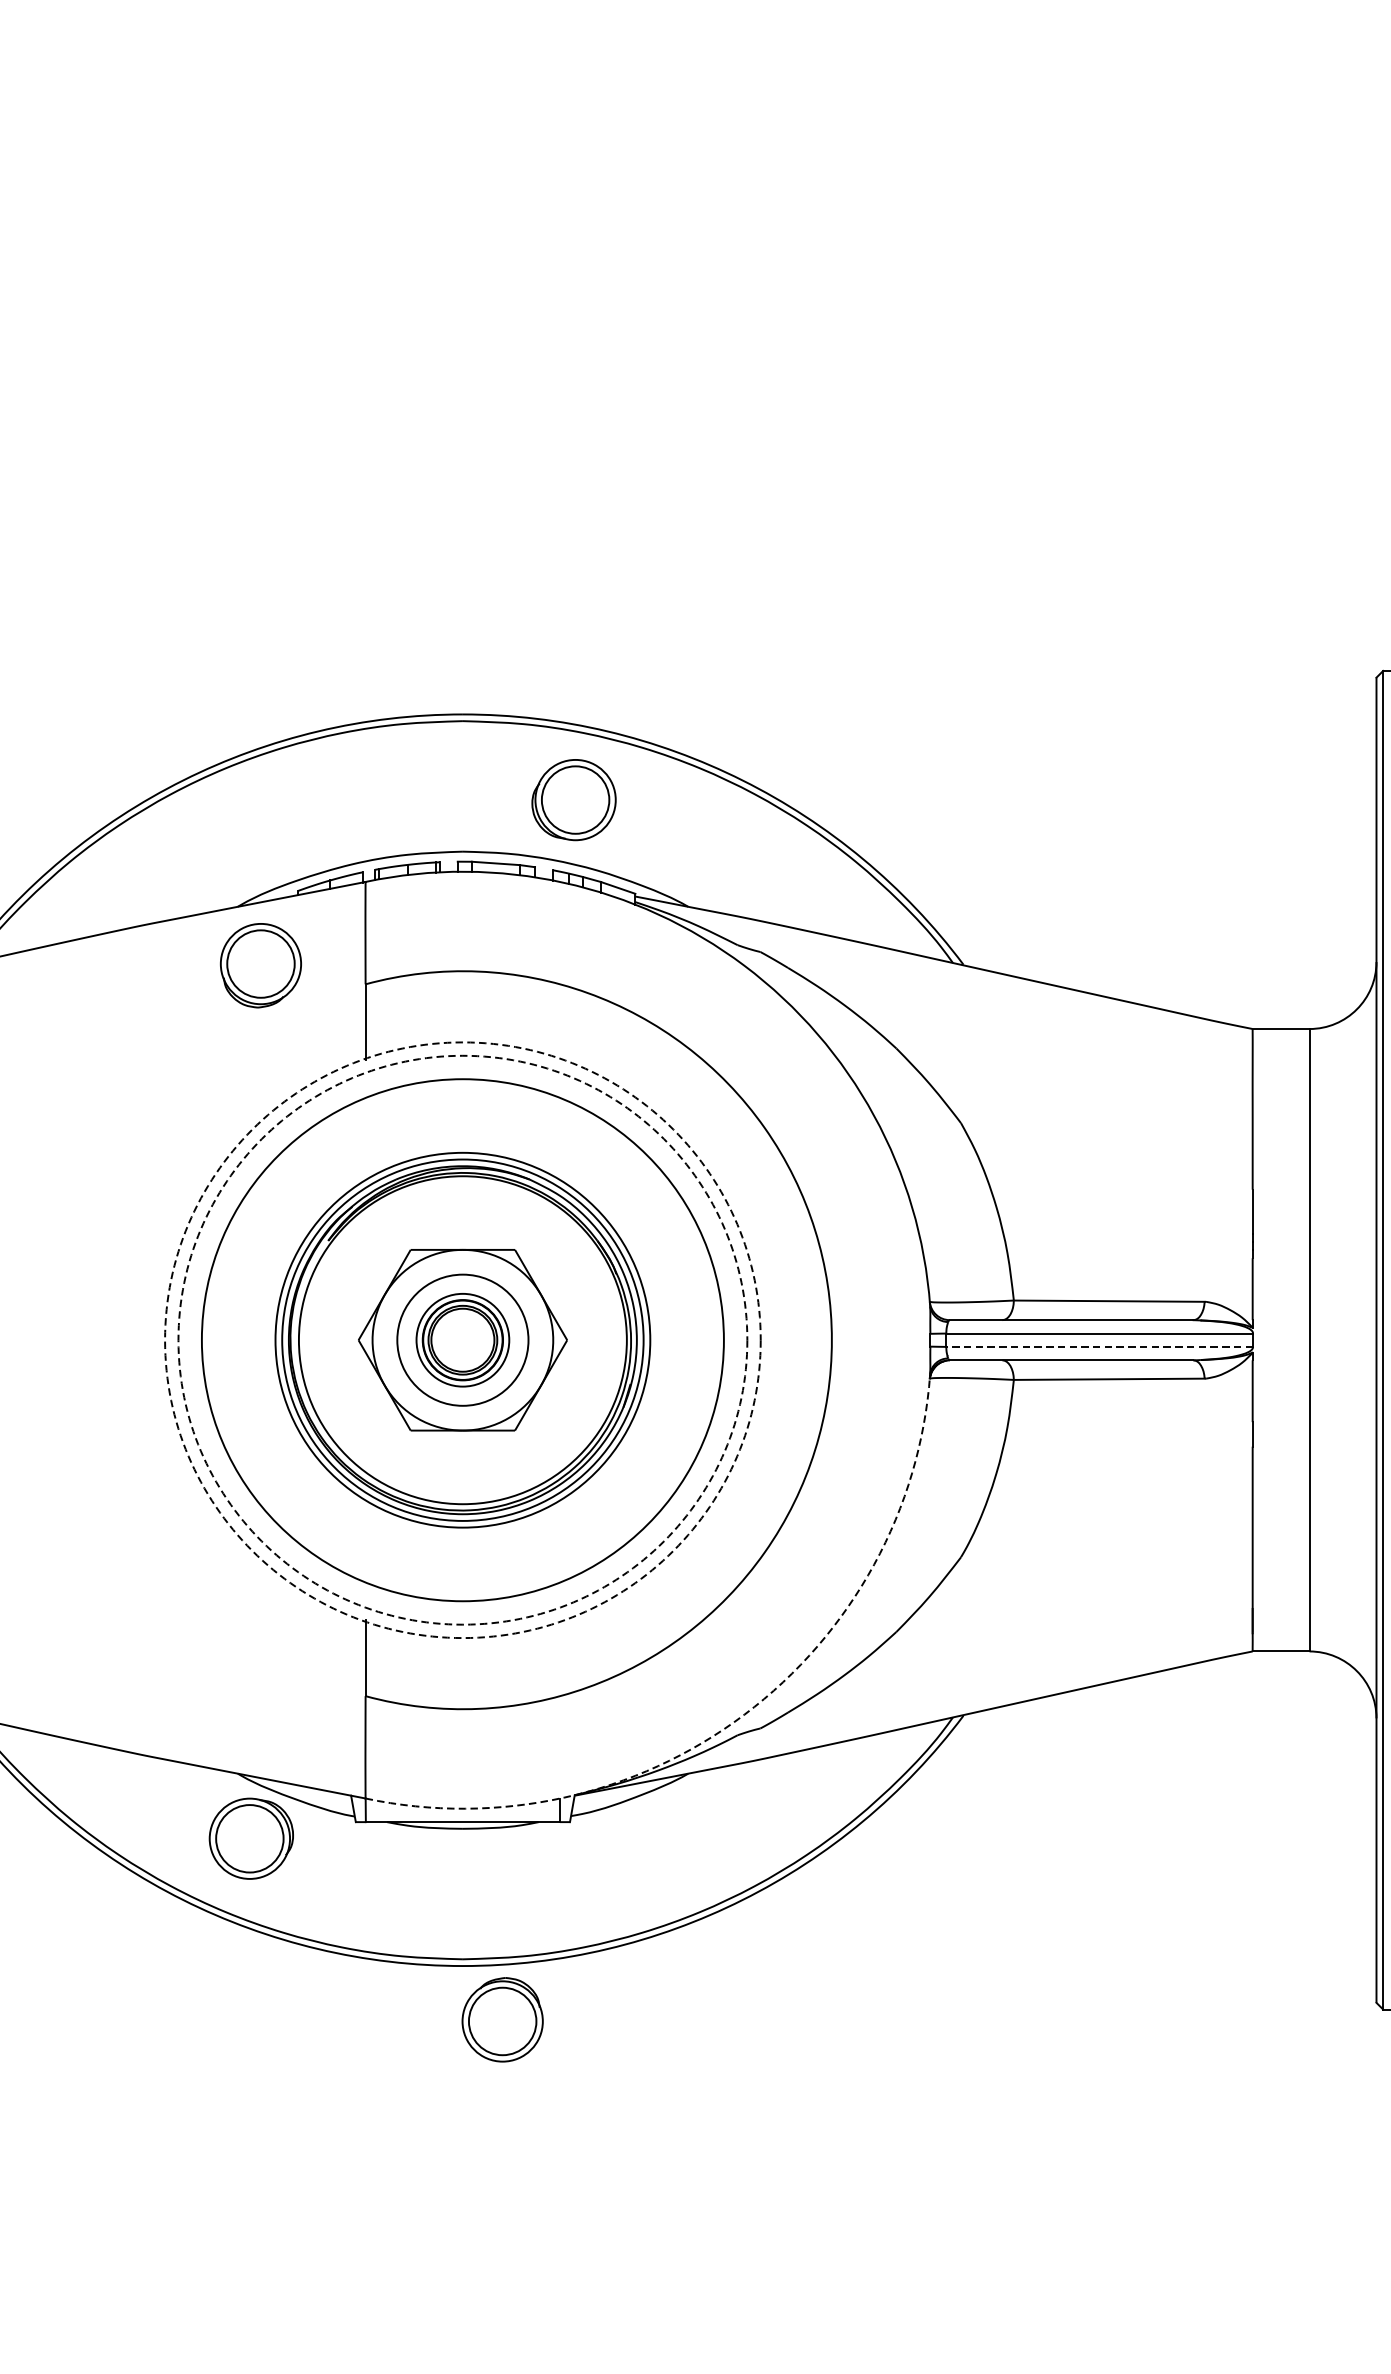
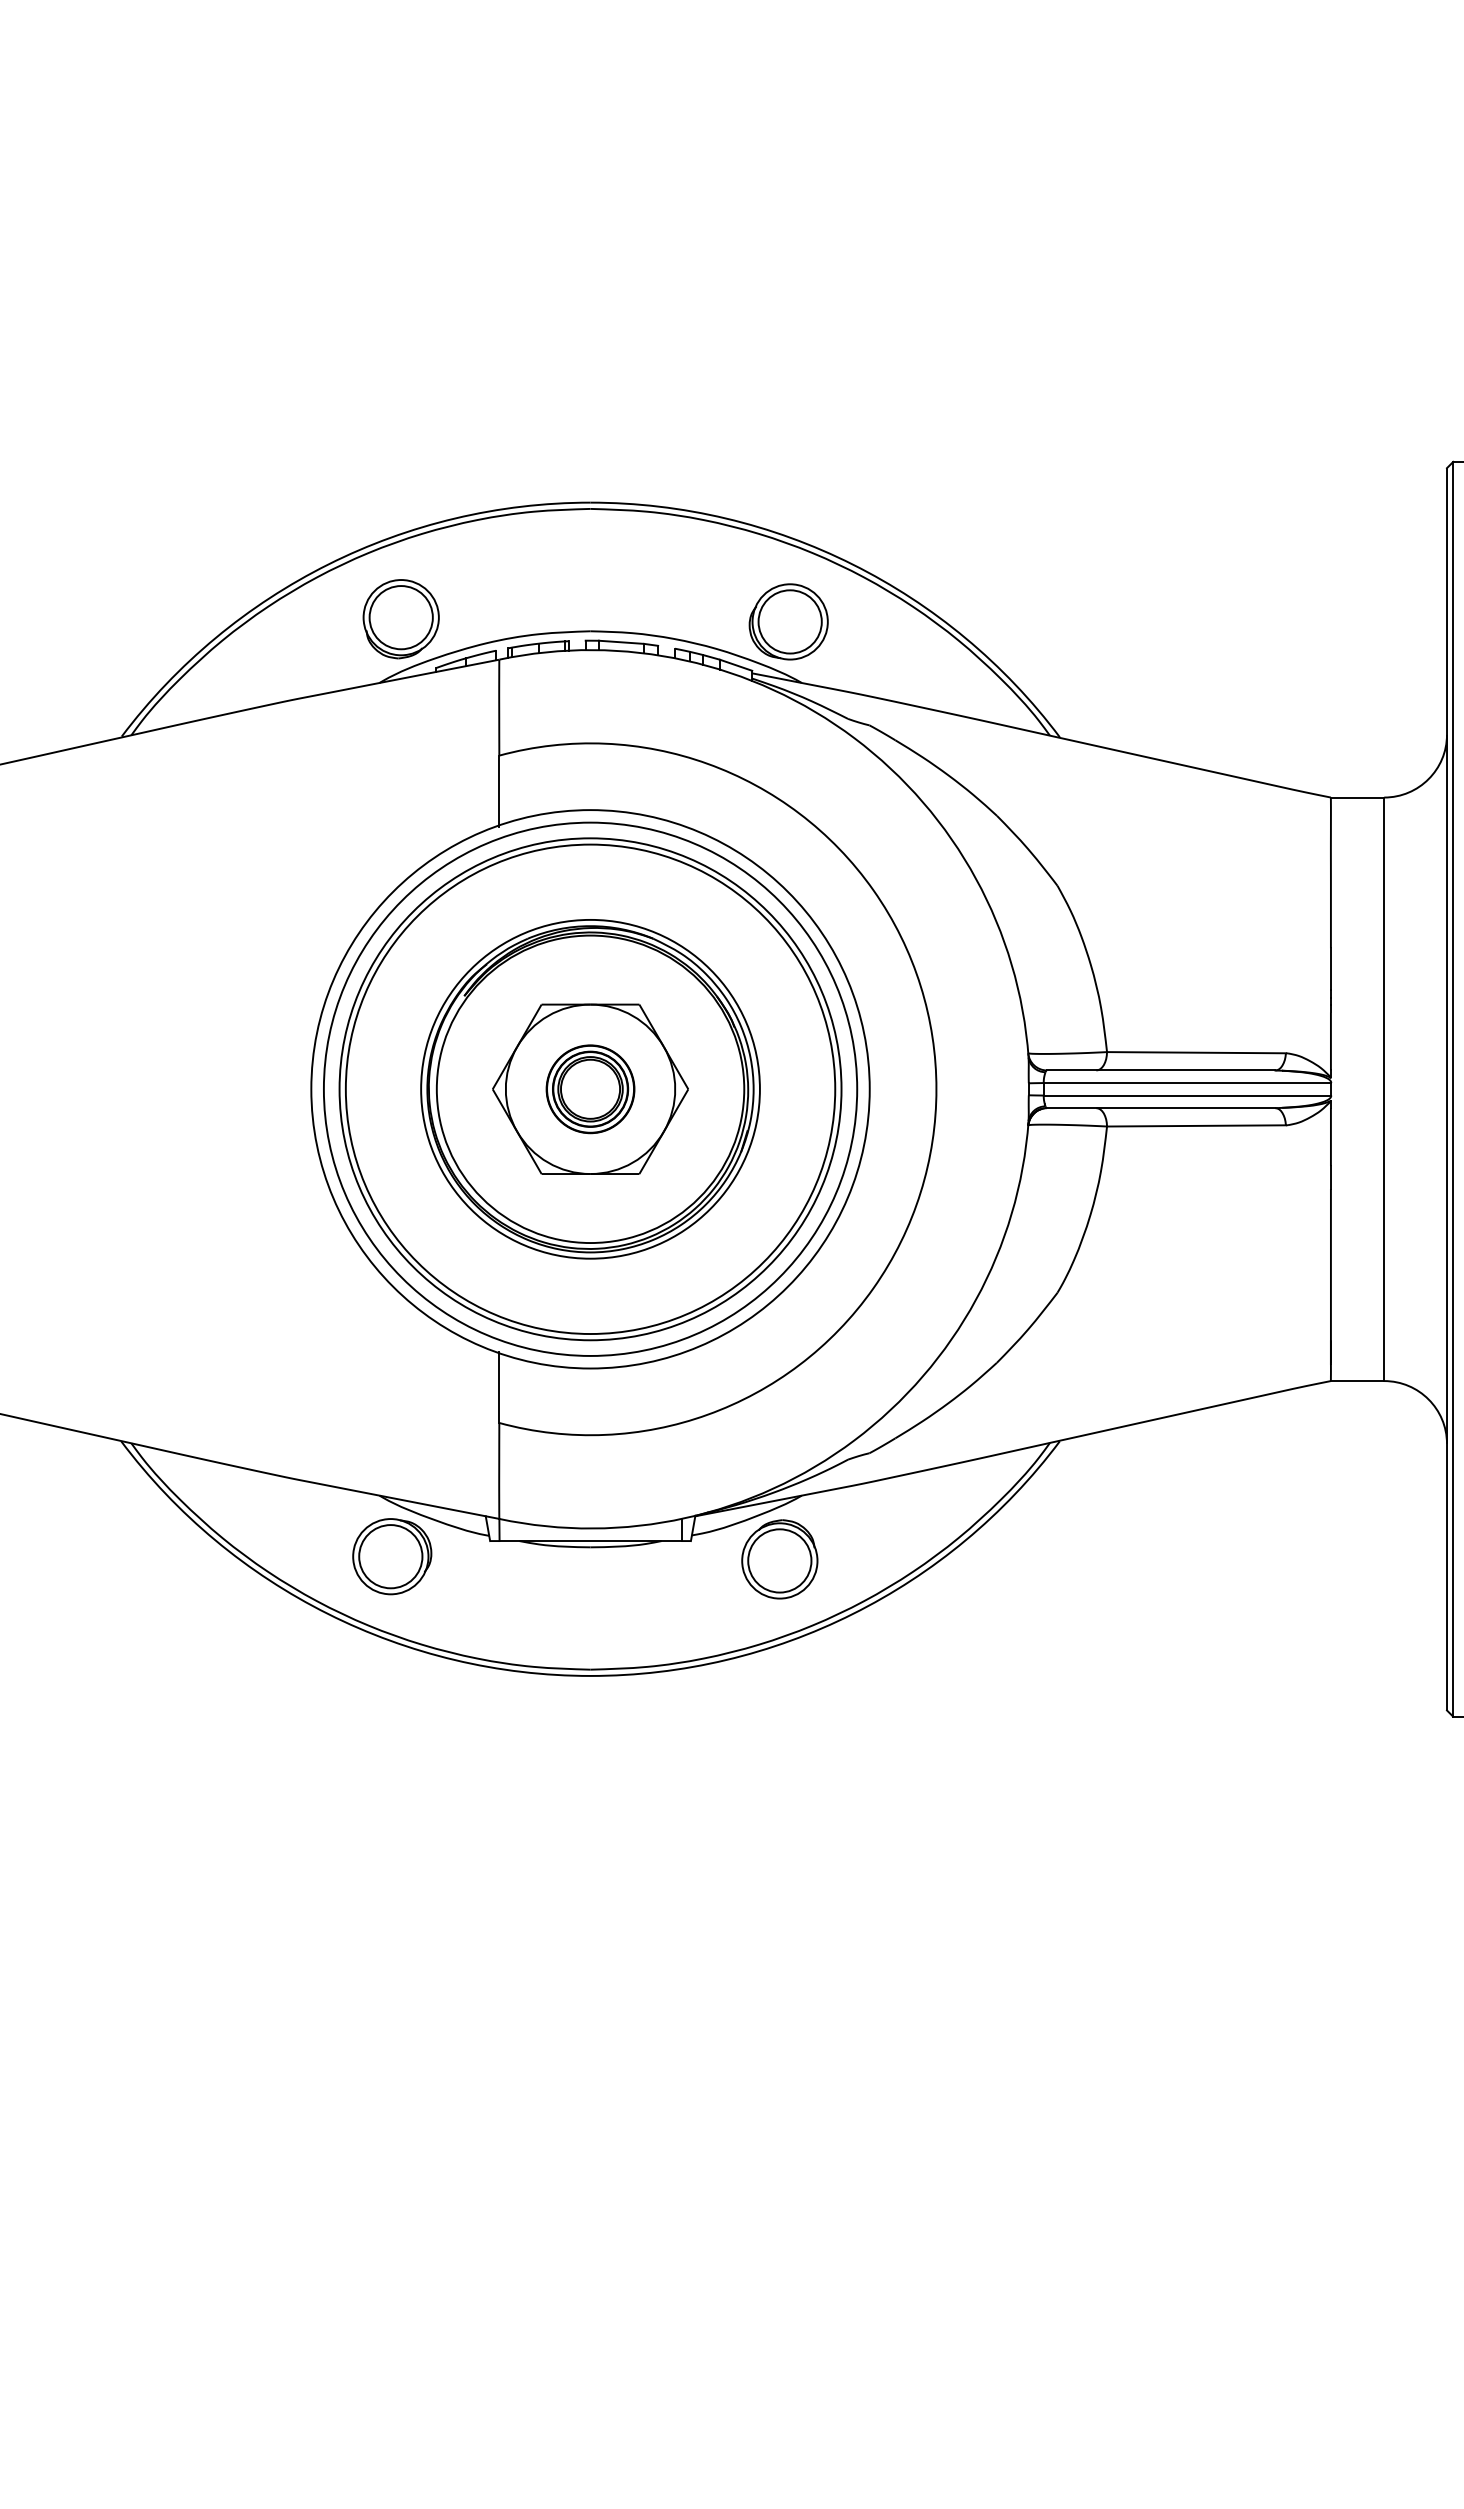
part: (573, 799) -> (788, 621), moved
part: (260, 966) -> (400, 619), moved
circle: (462, 1339) -> (590, 1088), dashed -> solid
circle: (462, 1340) -> (590, 1089), dashed -> solid
circle: (462, 1340) -> (590, 1089), size x0.71
circle: (462, 1340) -> (590, 1089), size x1.43
line: (1099, 1346) -> (1187, 1095), dashed -> solid
arc: (744, 1714) -> (854, 1440), dashed -> solid
part: (502, 2019) -> (779, 1559), moved

